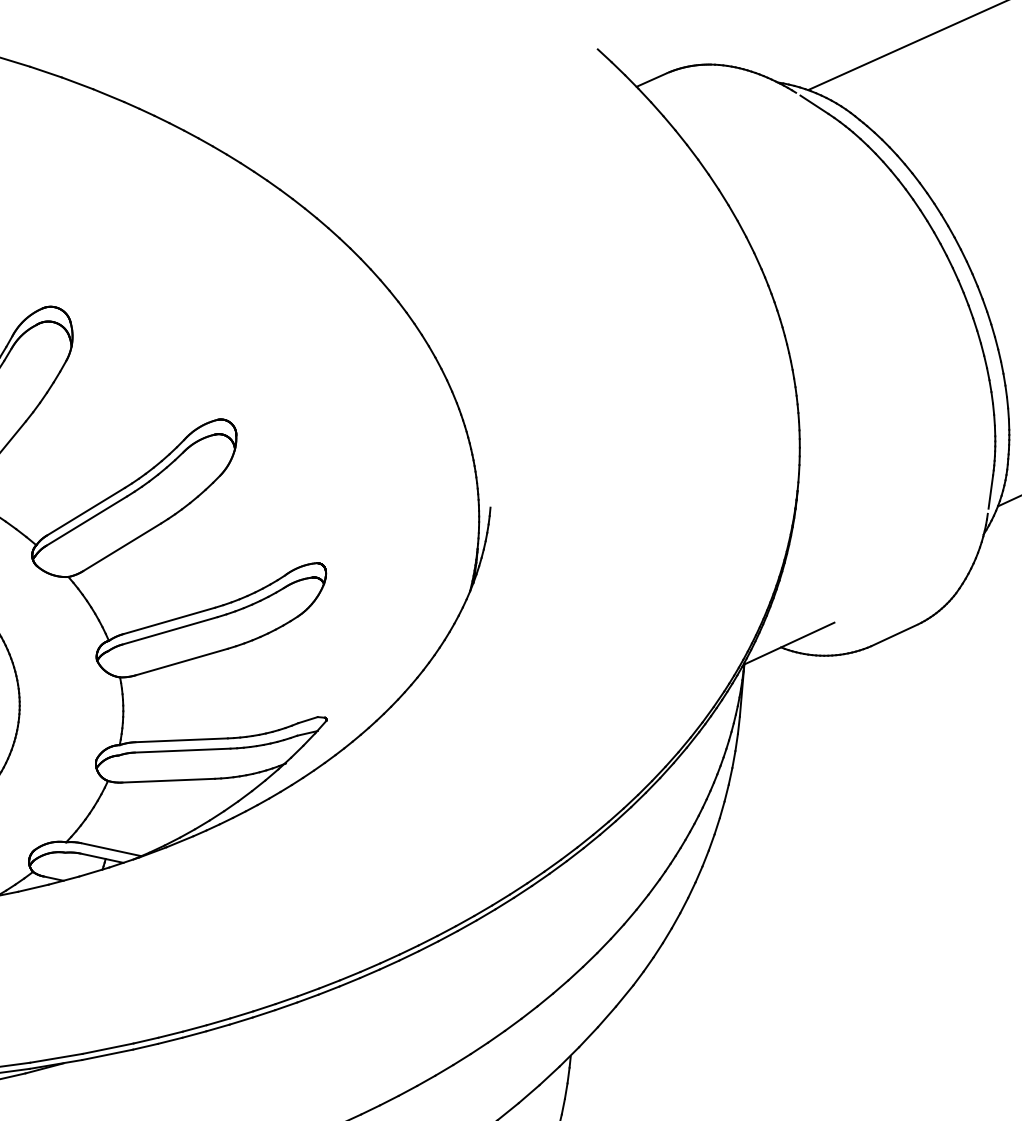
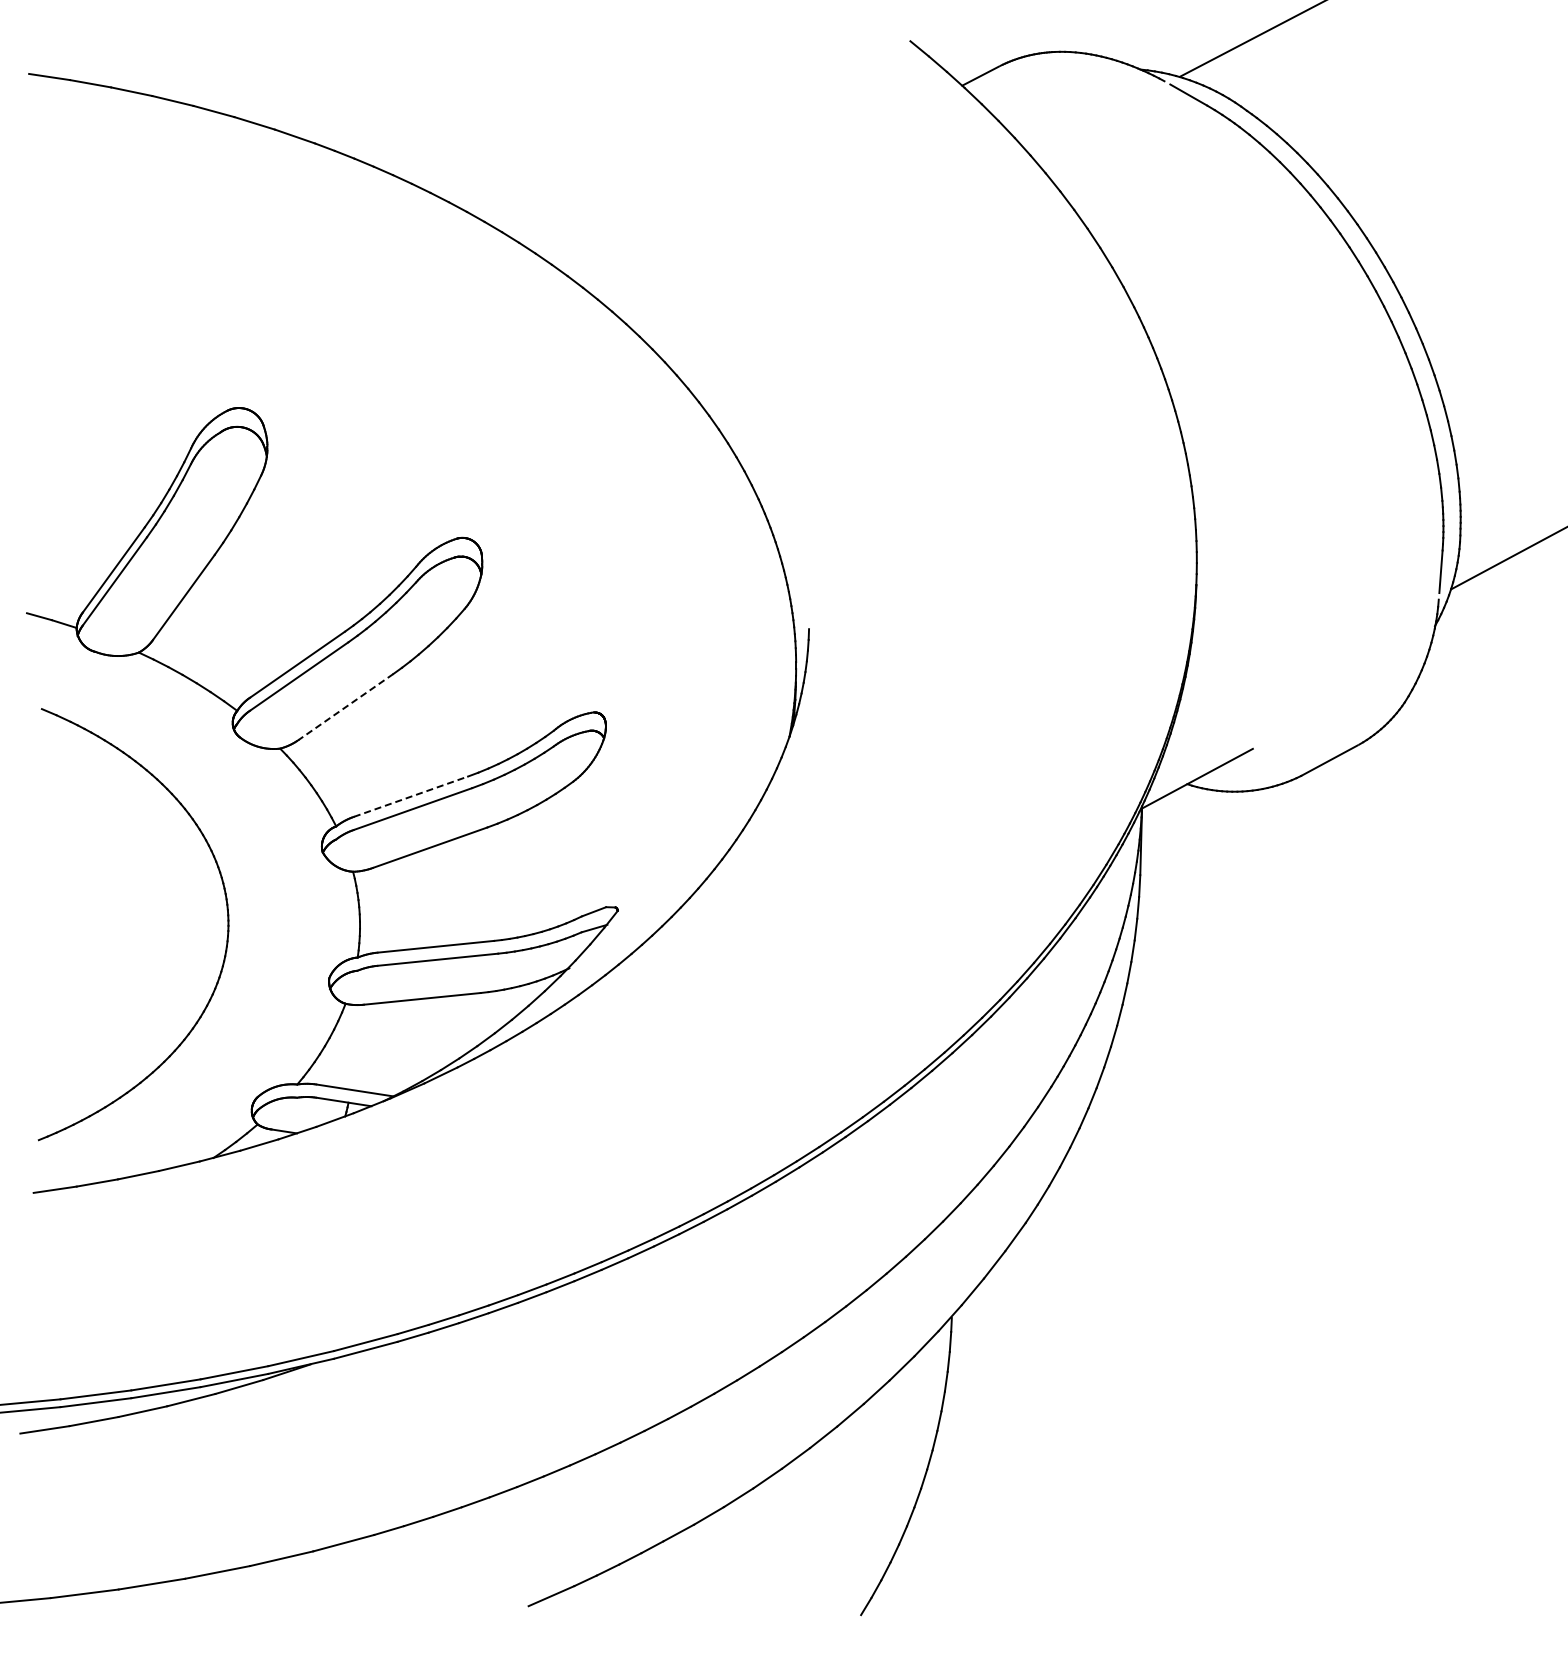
line: (121, 547) -> (345, 707), solid -> dashed
line: (168, 620) -> (410, 796), solid -> dashed

